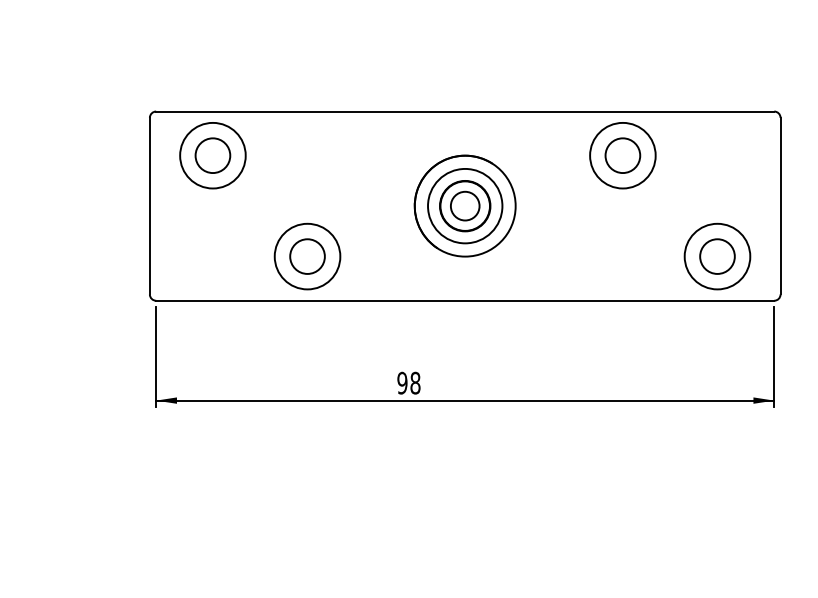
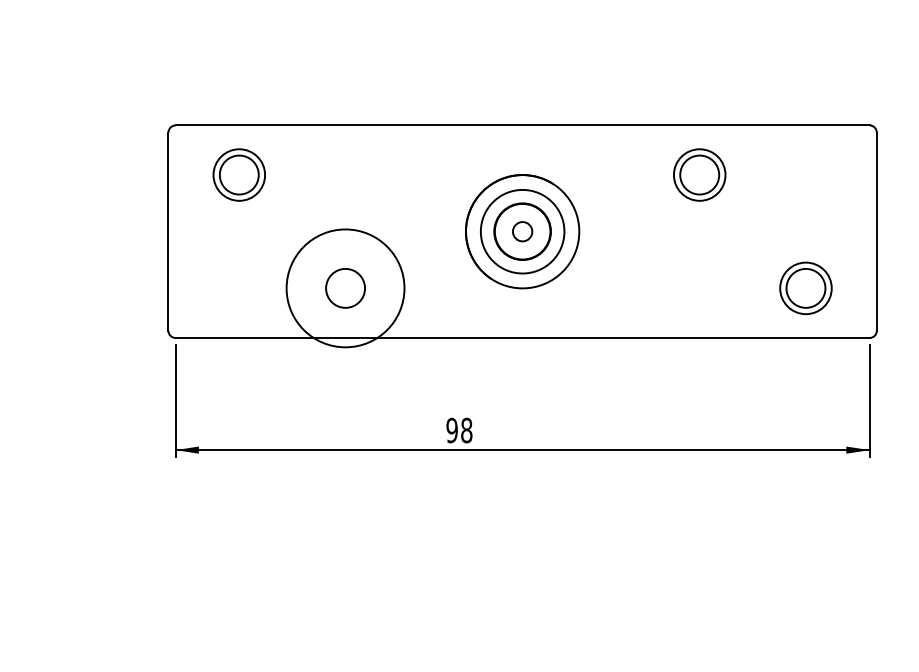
circle: (212, 155) -> (238, 174), size x0.7
circle: (622, 155) -> (699, 174), size x0.7
circle: (464, 205) -> (521, 230), size x0.6
circle: (307, 256) -> (345, 288), size x1.6
circle: (717, 256) -> (805, 288), size x0.7

